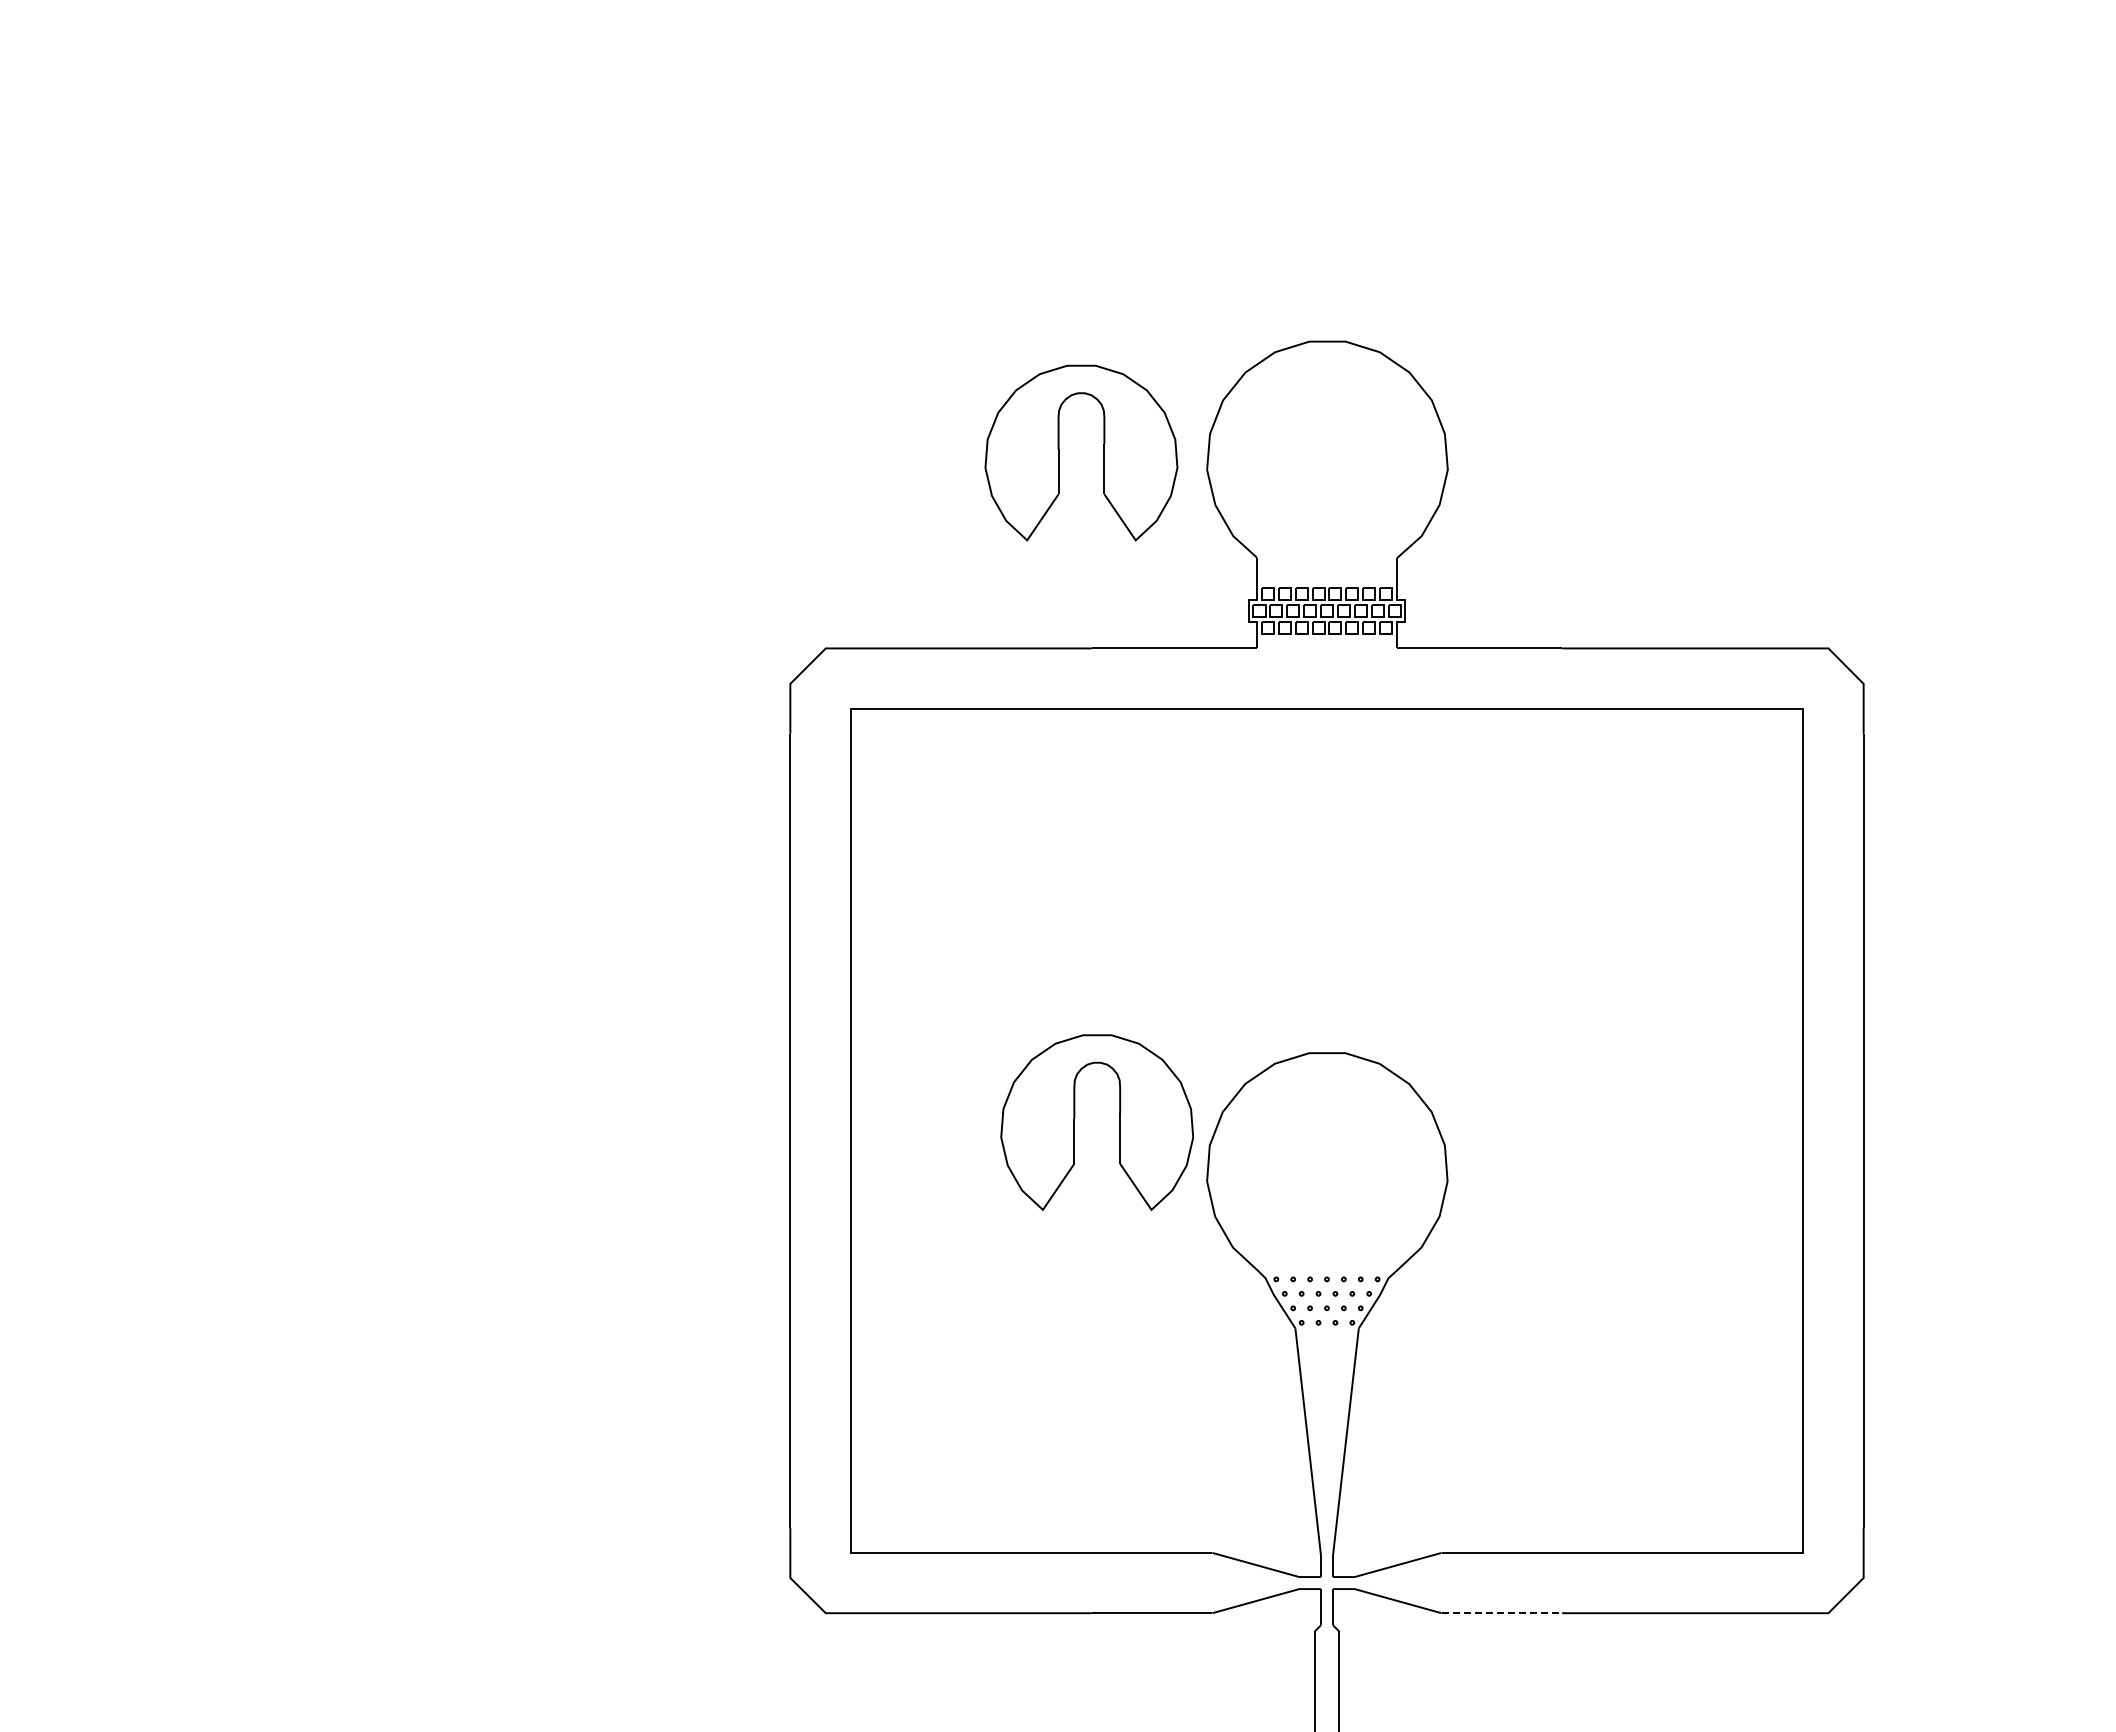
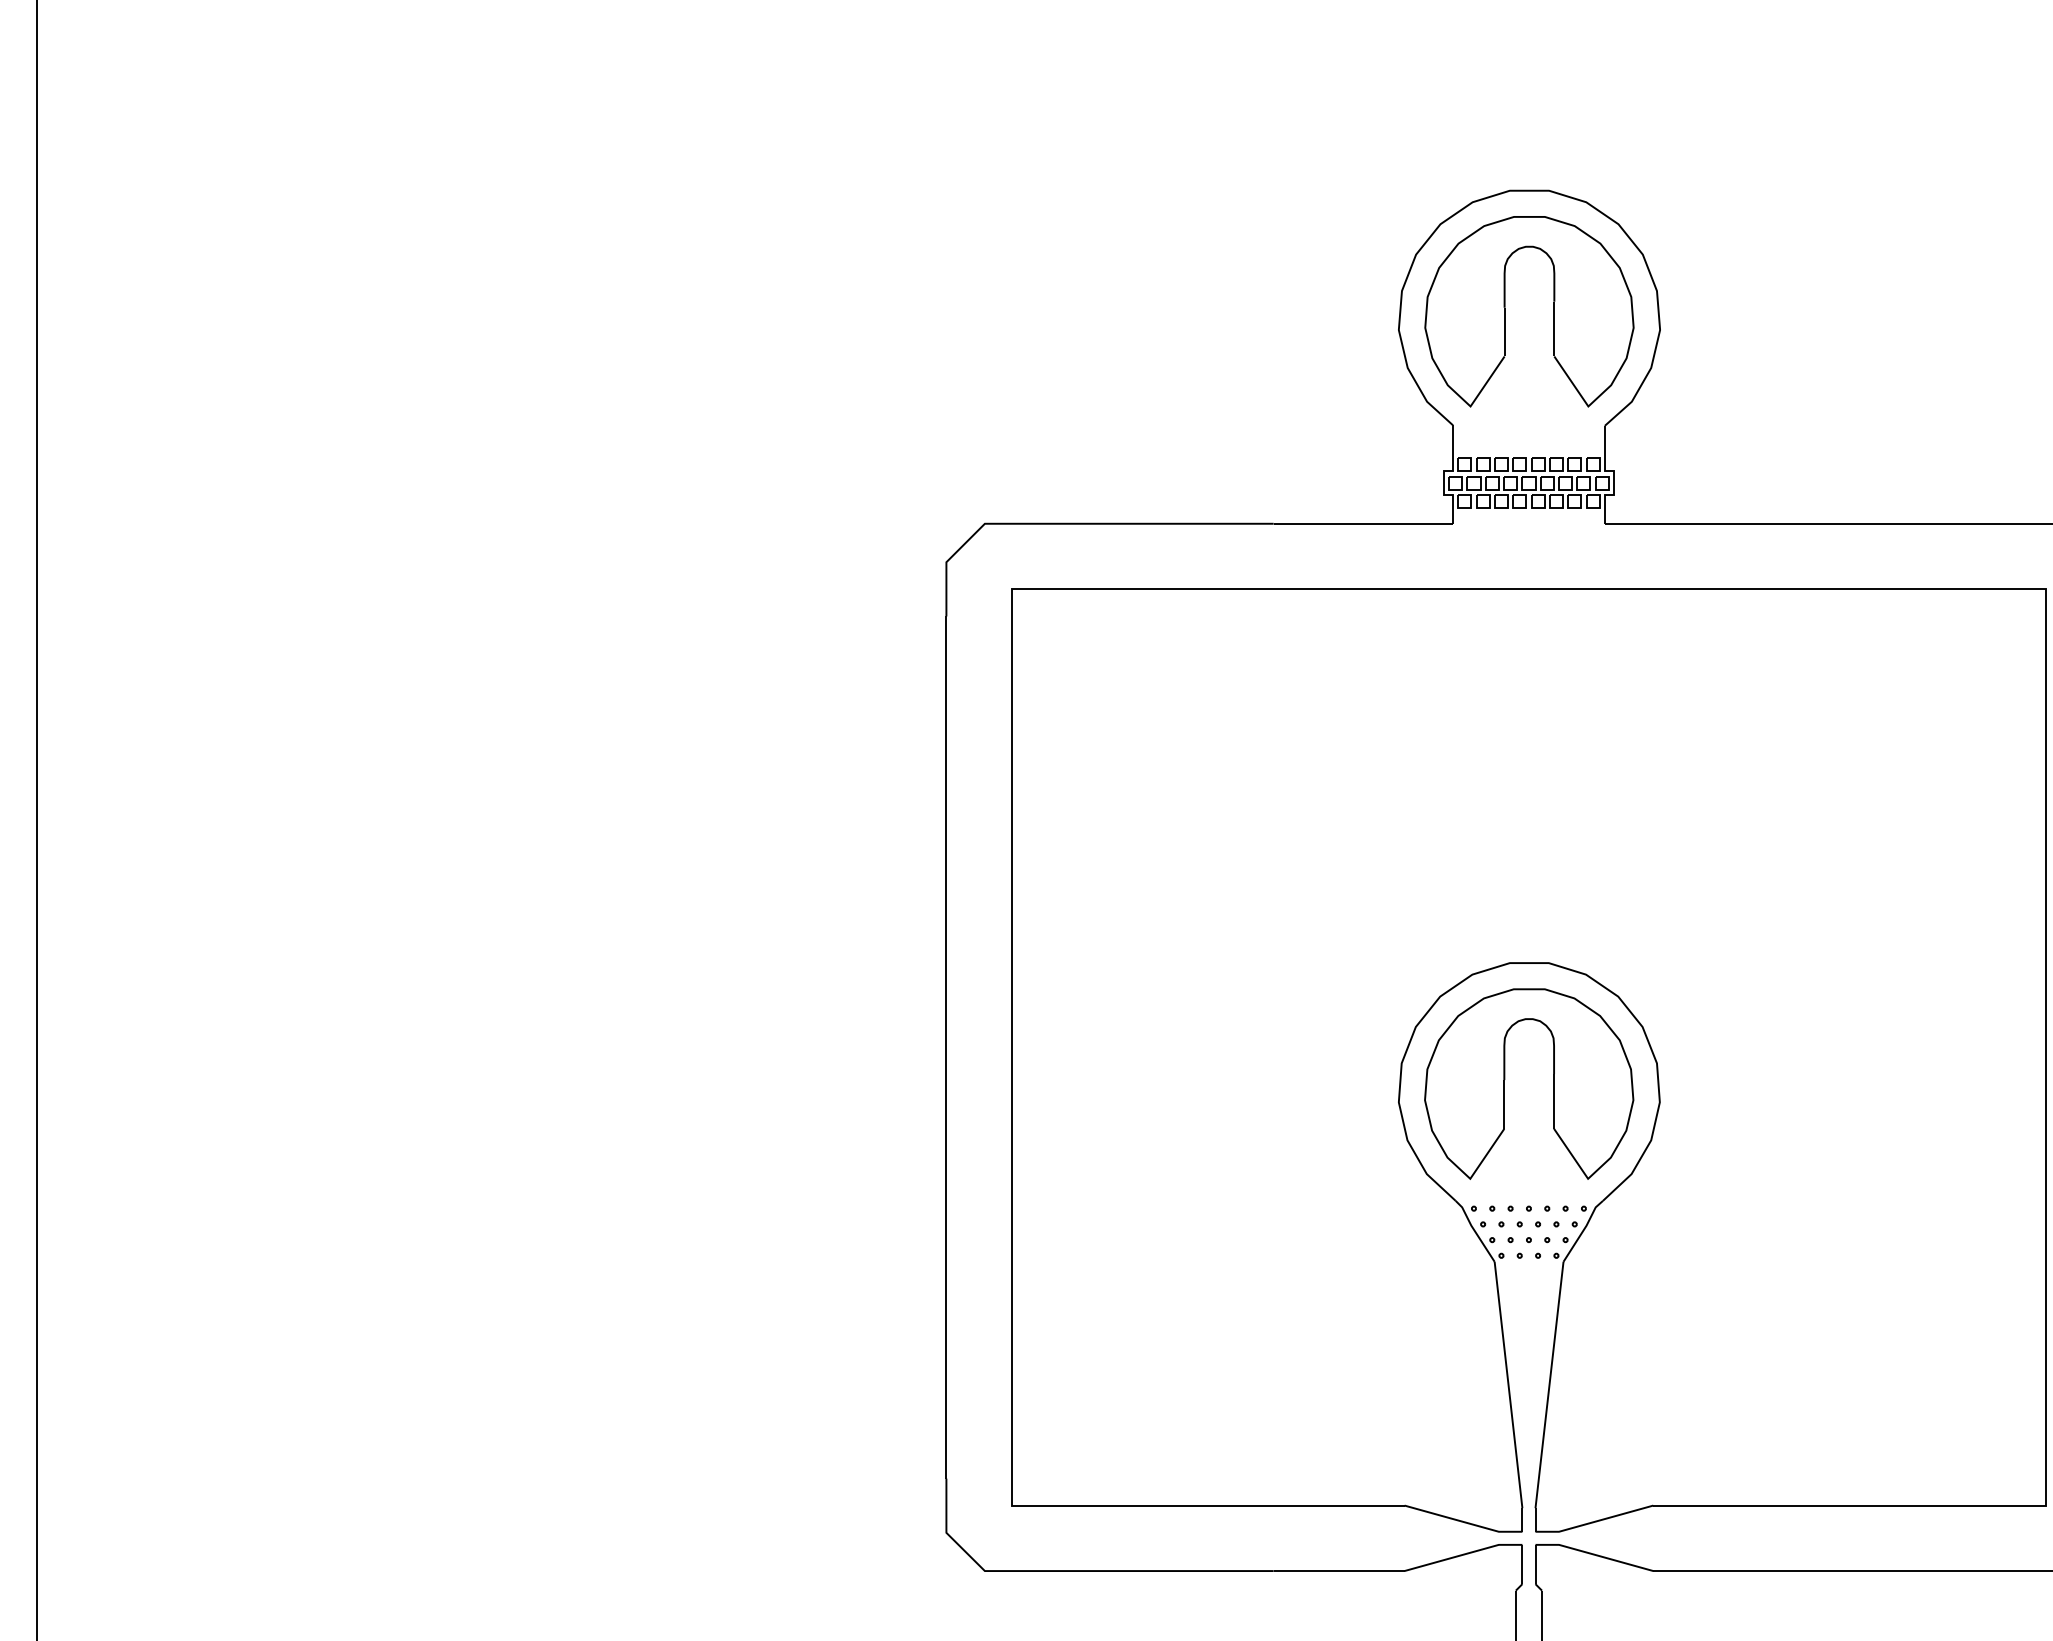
part: (1059, 452) -> (1505, 311), moved
part: (1119, 1122) -> (1553, 1083), moved
line: (1502, 1613) -> (1719, 1571), dashed -> solid

